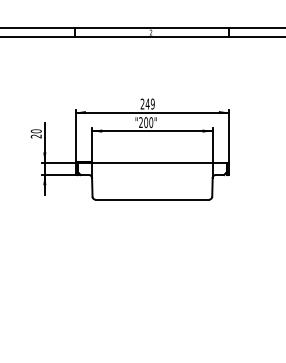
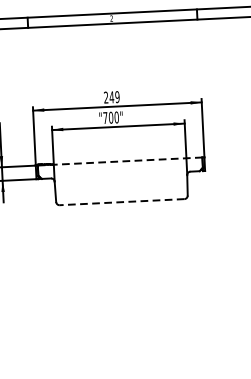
text: (140, 122) -> (104, 117), "200" -> "700"
line: (152, 162) -> (120, 161), solid -> dashed
line: (152, 199) -> (122, 201), solid -> dashed

